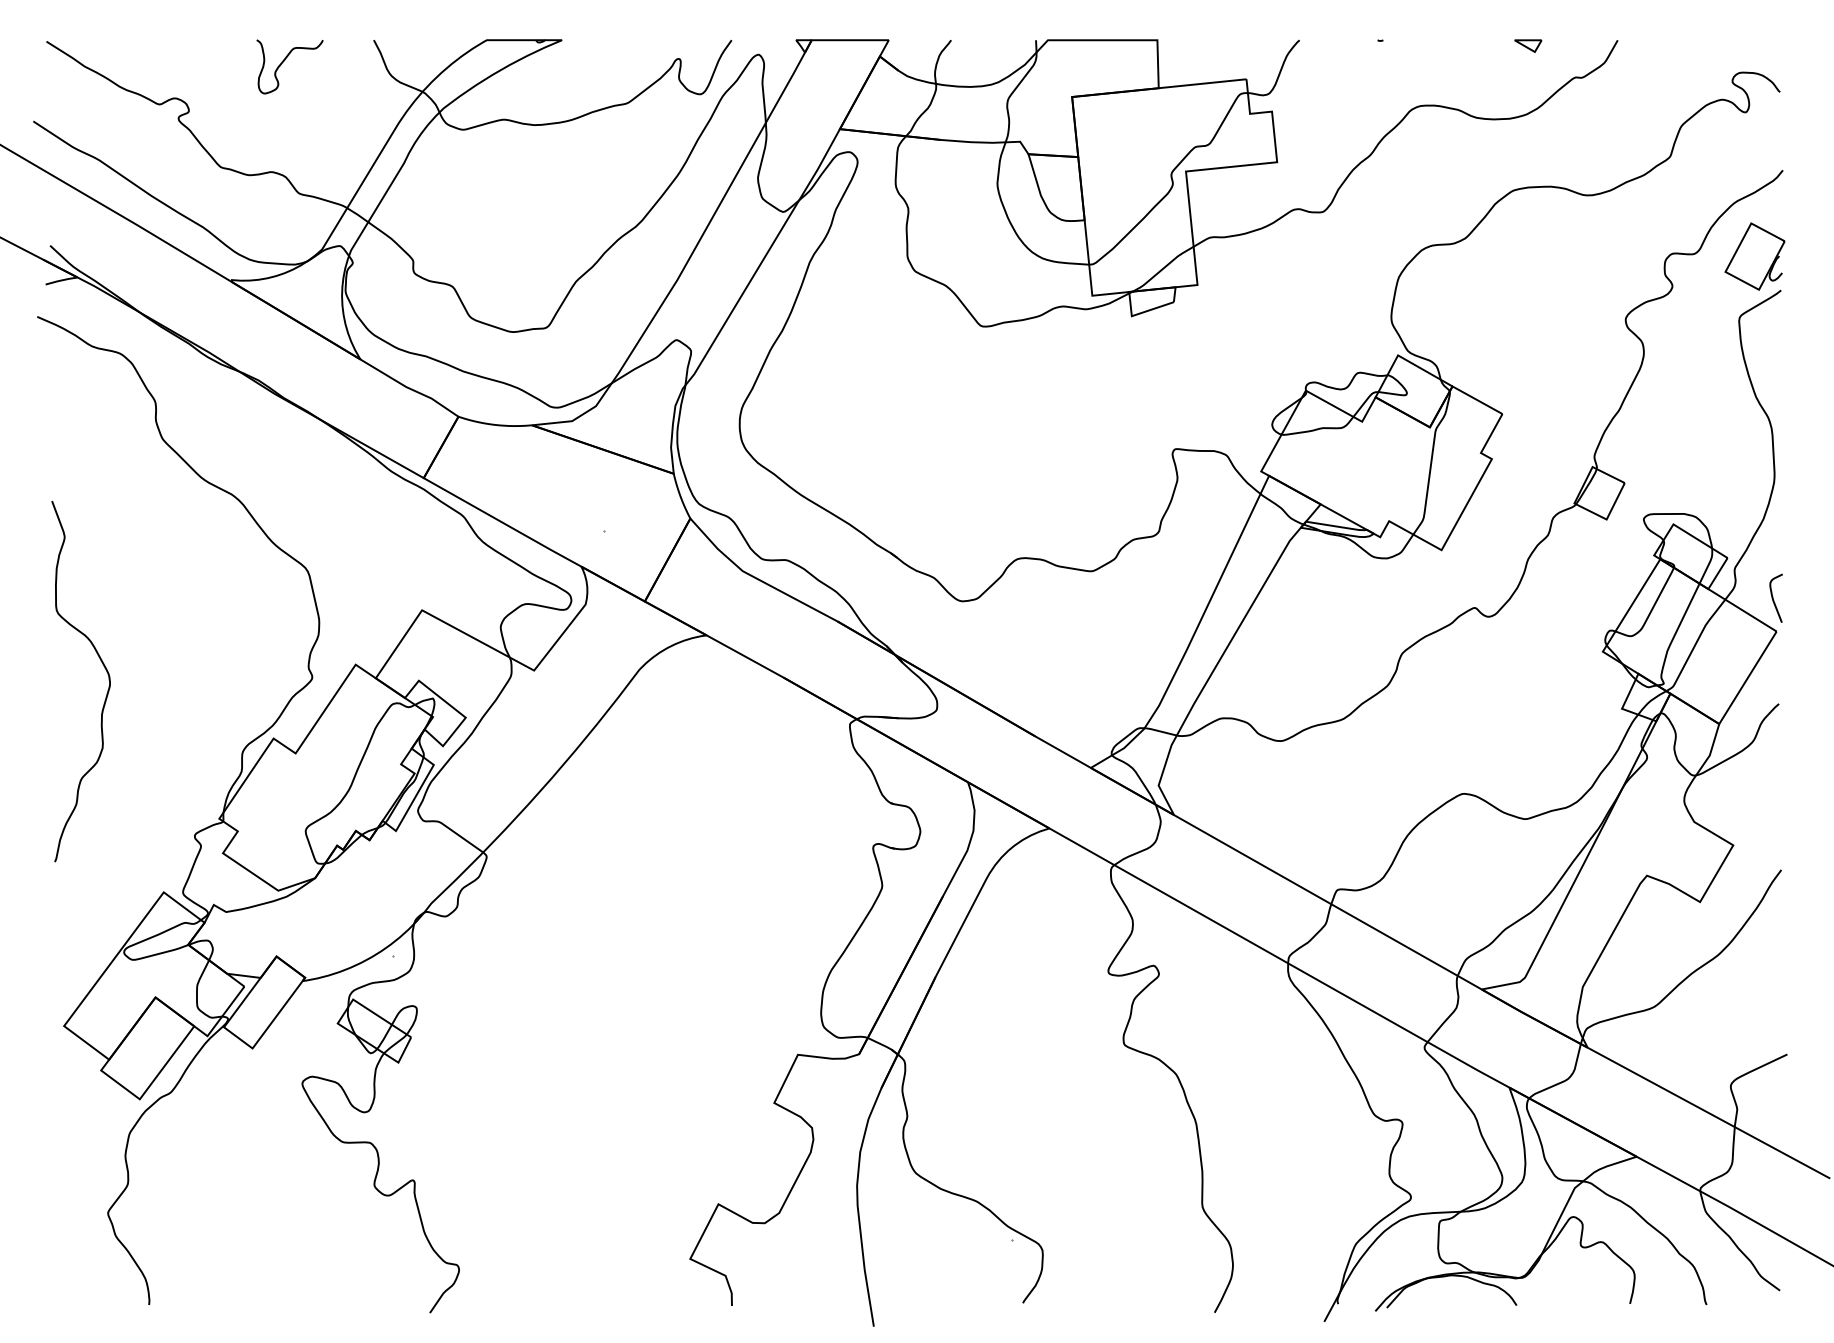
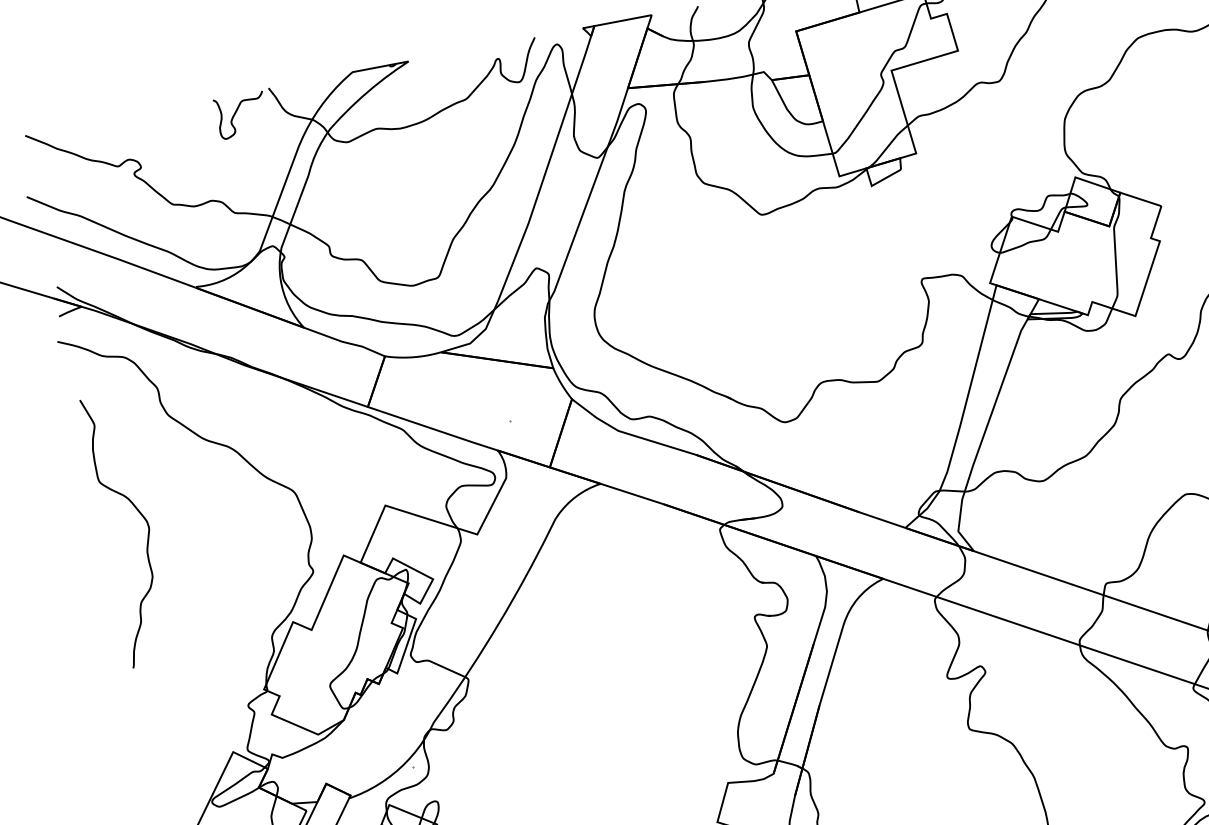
curve: (284, 61) -> (236, 112), moved
curve: (104, 668) -> (142, 517), moved

